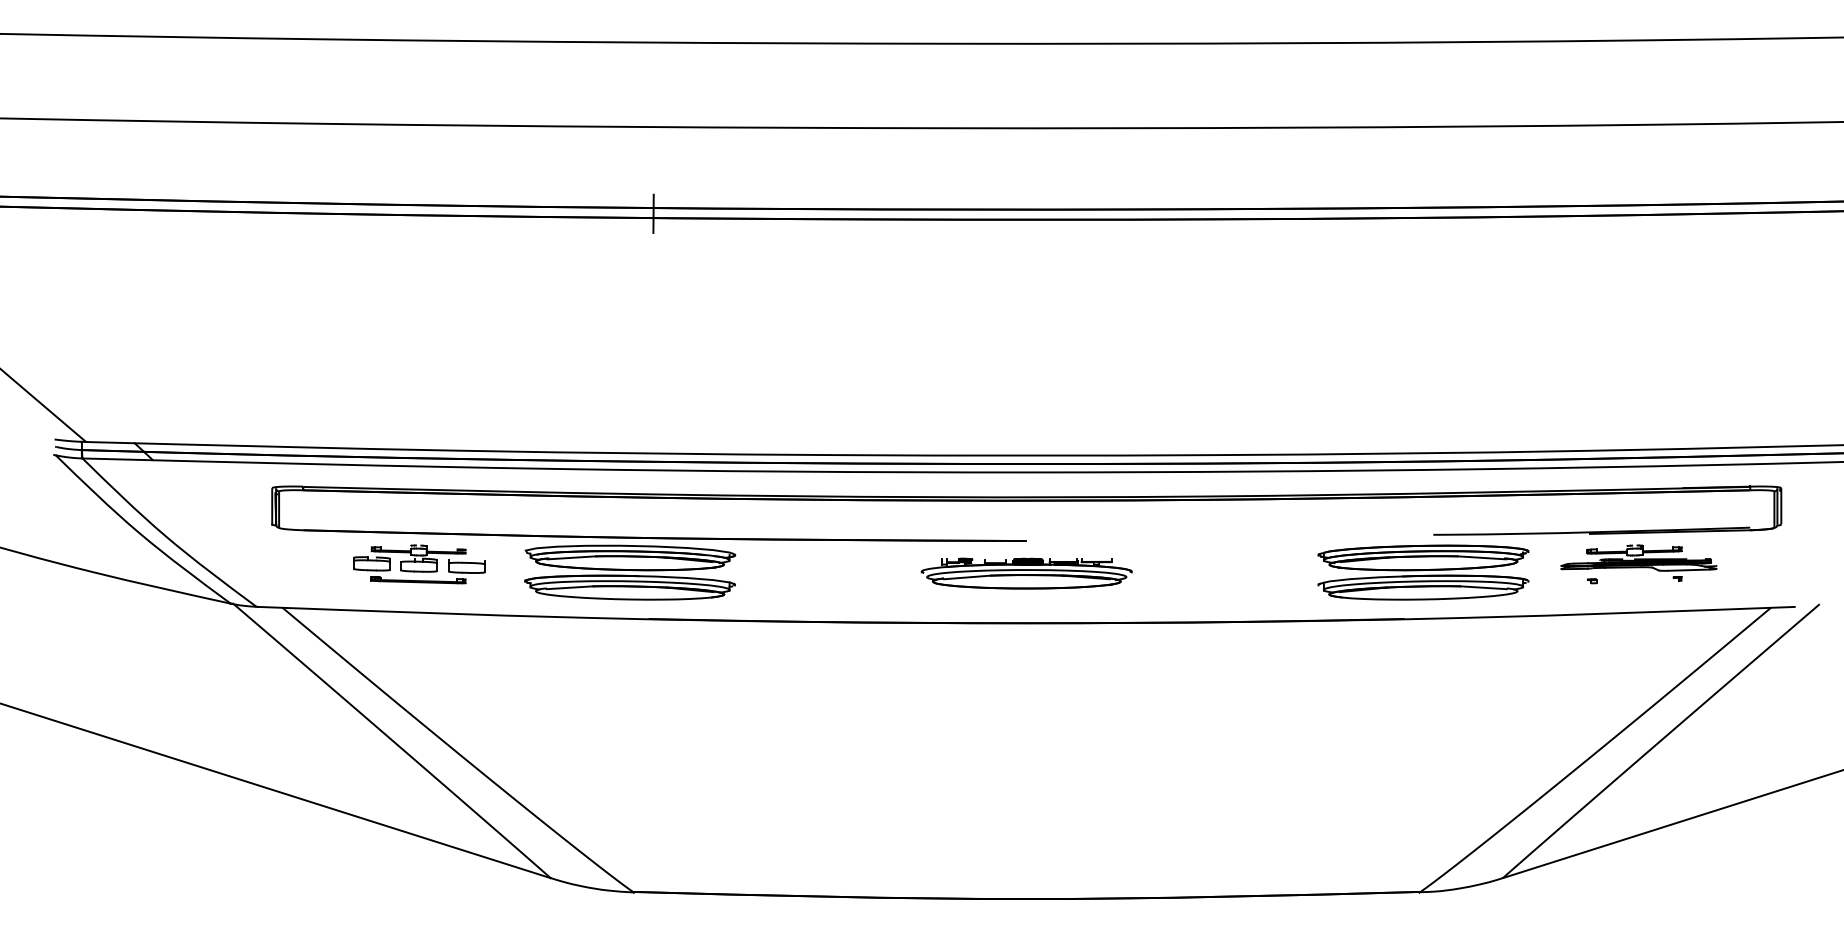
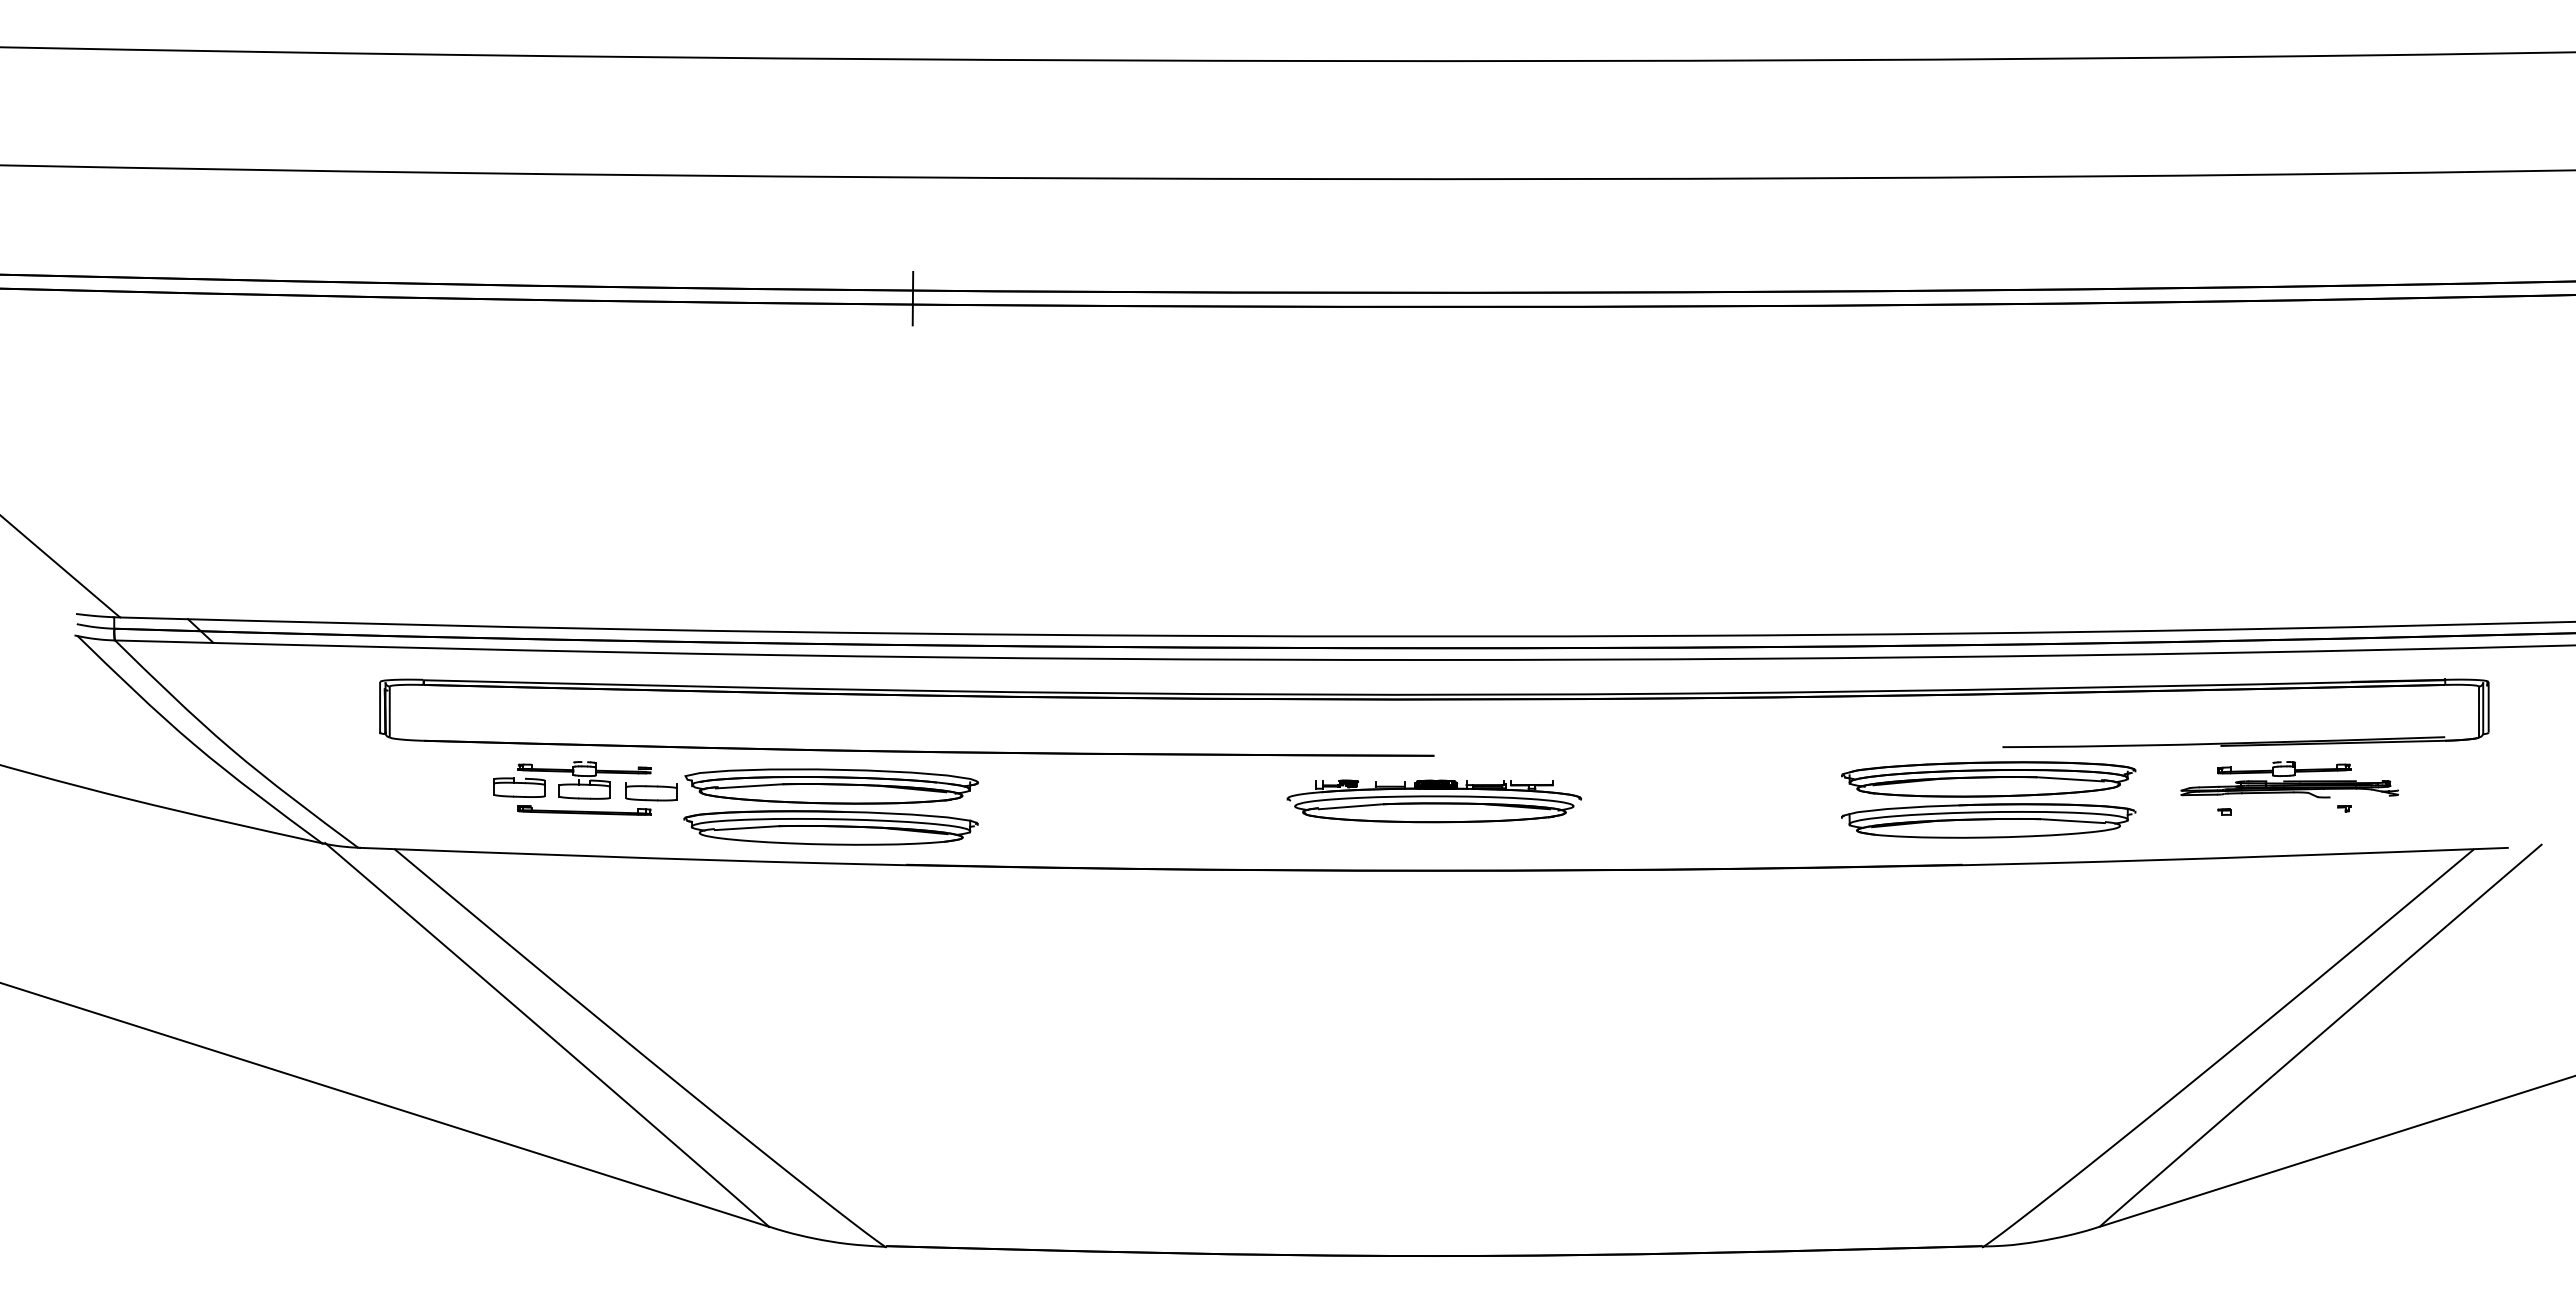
line: (1688, 570) -> (2359, 796), removed
part: (629, 572) -> (830, 806), moved

